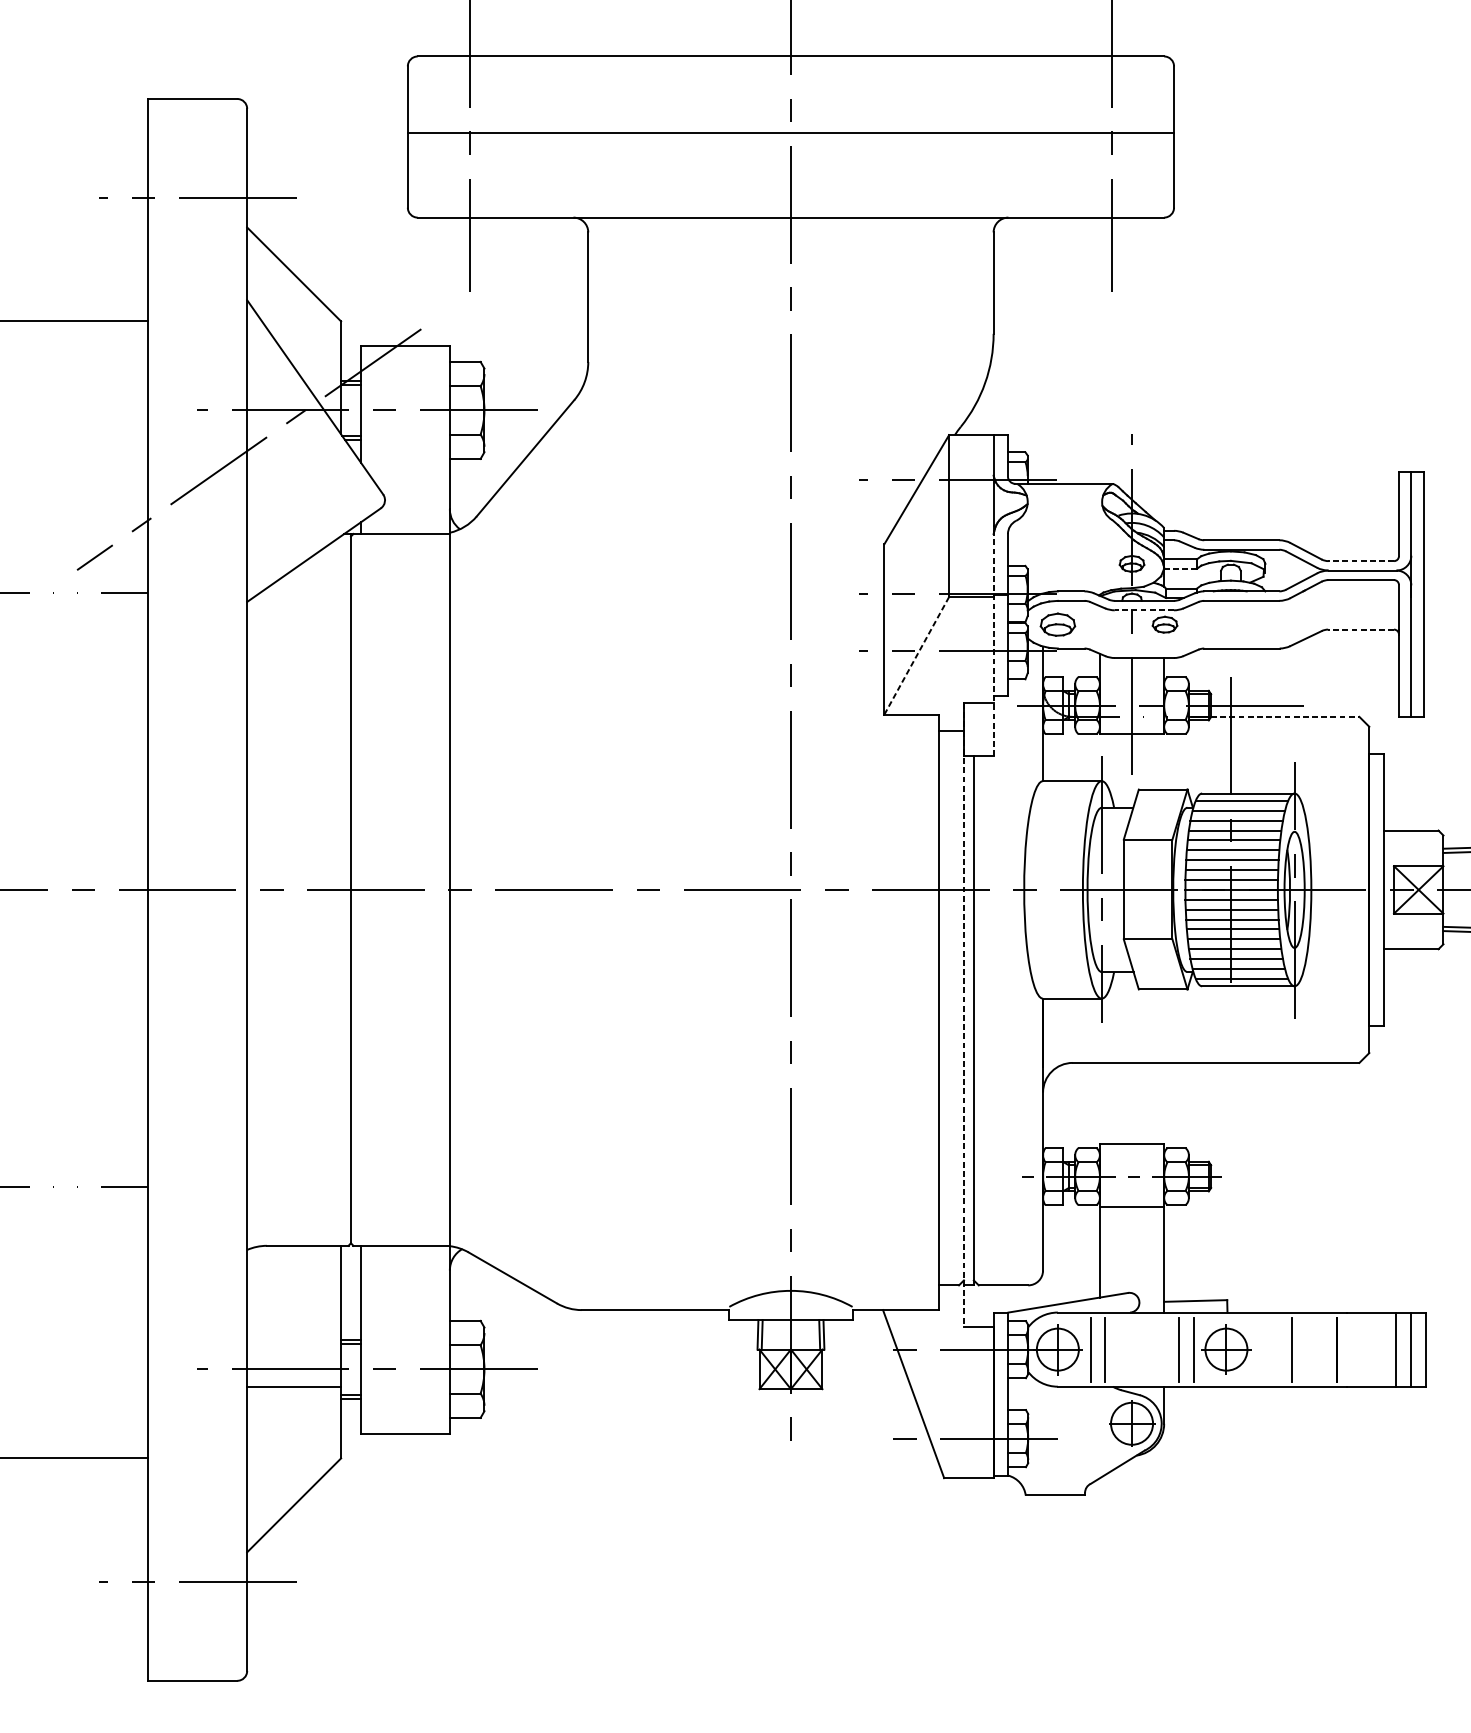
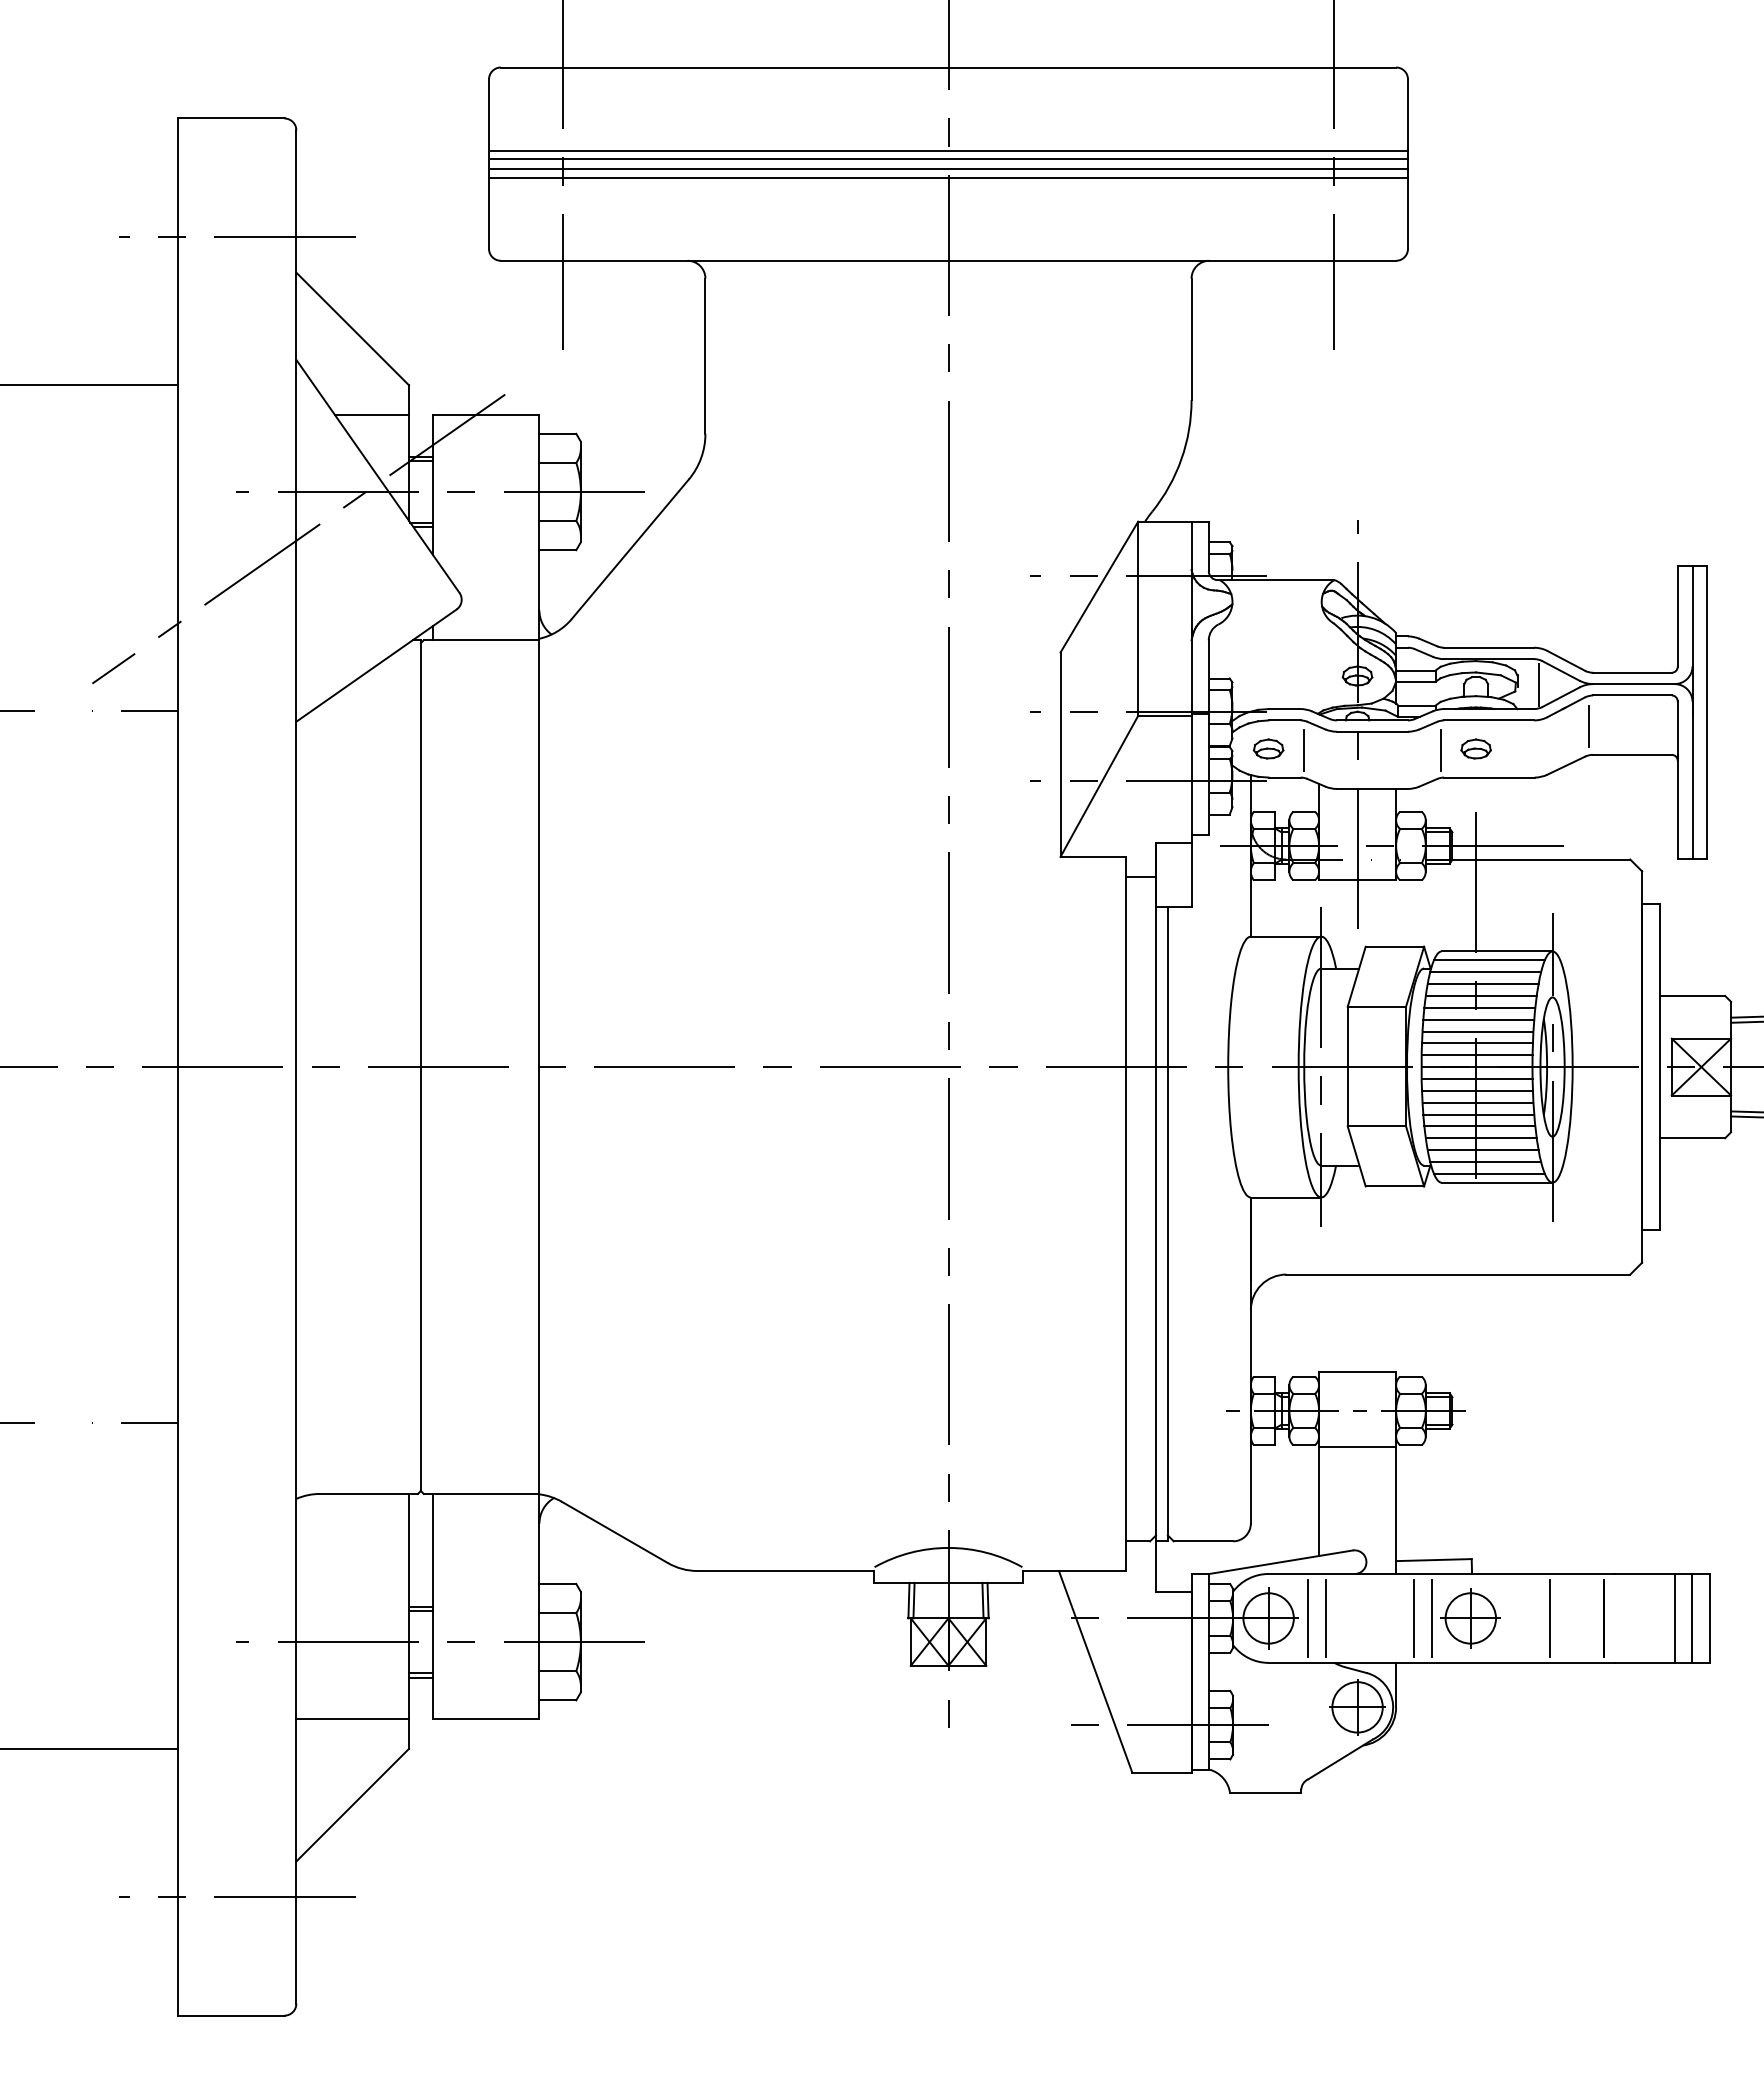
line: (790, 125) -> (948, 150), added
line: (790, 140) -> (948, 168), added
line: (790, 148) -> (948, 177), added
line: (309, 345) -> (371, 414), added
line: (1360, 560) -> (1631, 672), dashed -> solid
line: (1180, 568) -> (1415, 681), dashed -> solid
line: (1282, 570) -> (1538, 684), added
line: (1324, 605) -> (1588, 726), added
line: (1143, 610) -> (1371, 731), dashed -> solid
part: (1057, 624) -> (1268, 748), size x0.71
part: (1164, 624) -> (1475, 748), moved
line: (1087, 625) -> (1304, 750), added
line: (1201, 625) -> (1440, 750), added
line: (1360, 629) -> (1631, 754), dashed -> solid
line: (993, 640) -> (1191, 767), dashed -> solid
line: (916, 655) -> (1099, 786), dashed -> solid
line: (1285, 716) -> (1541, 859), dashed -> solid
line: (964, 1015) -> (1156, 1217), dashed -> solid
line: (294, 1387) -> (352, 1719), moved

